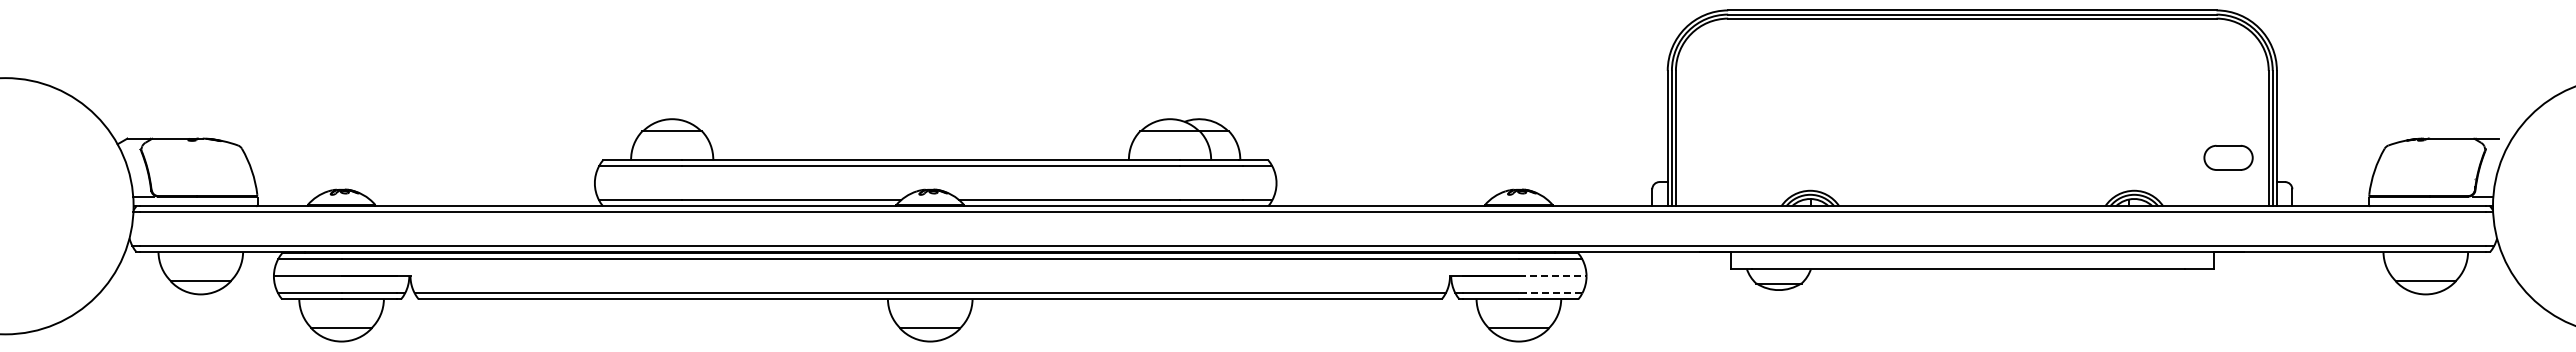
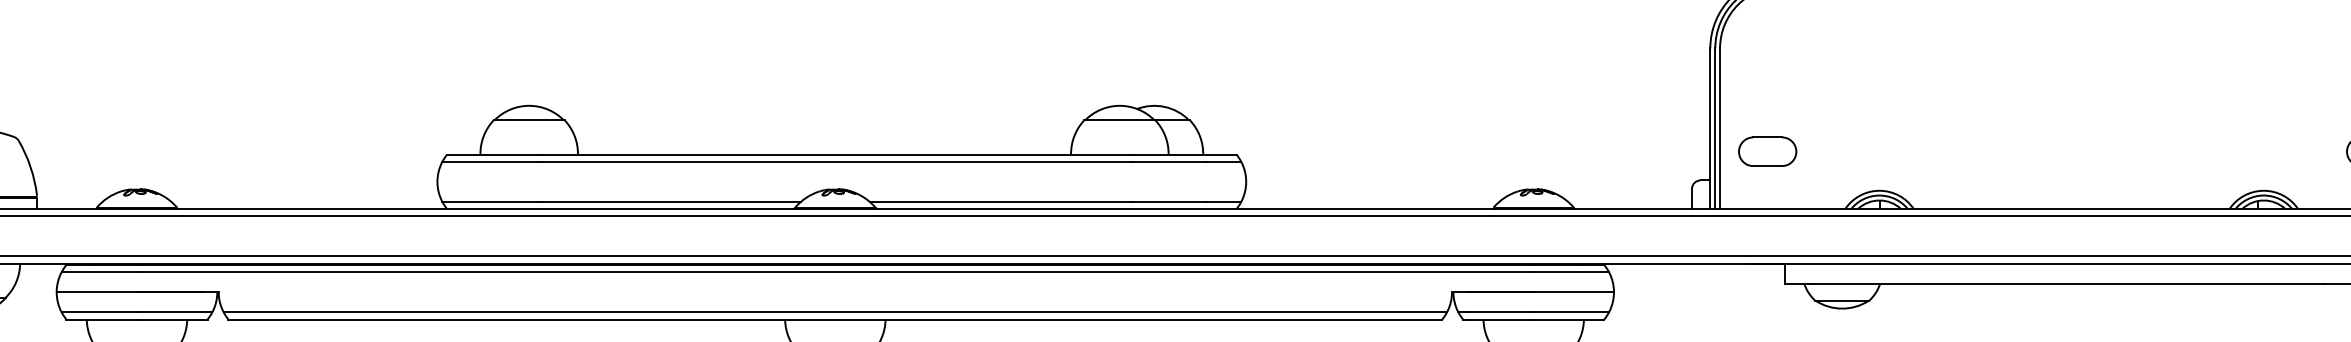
part: (1716, 157) -> (1768, 151), added
line: (1552, 276) -> (1573, 292), dashed -> solid
line: (1550, 293) -> (1571, 312), dashed -> solid

